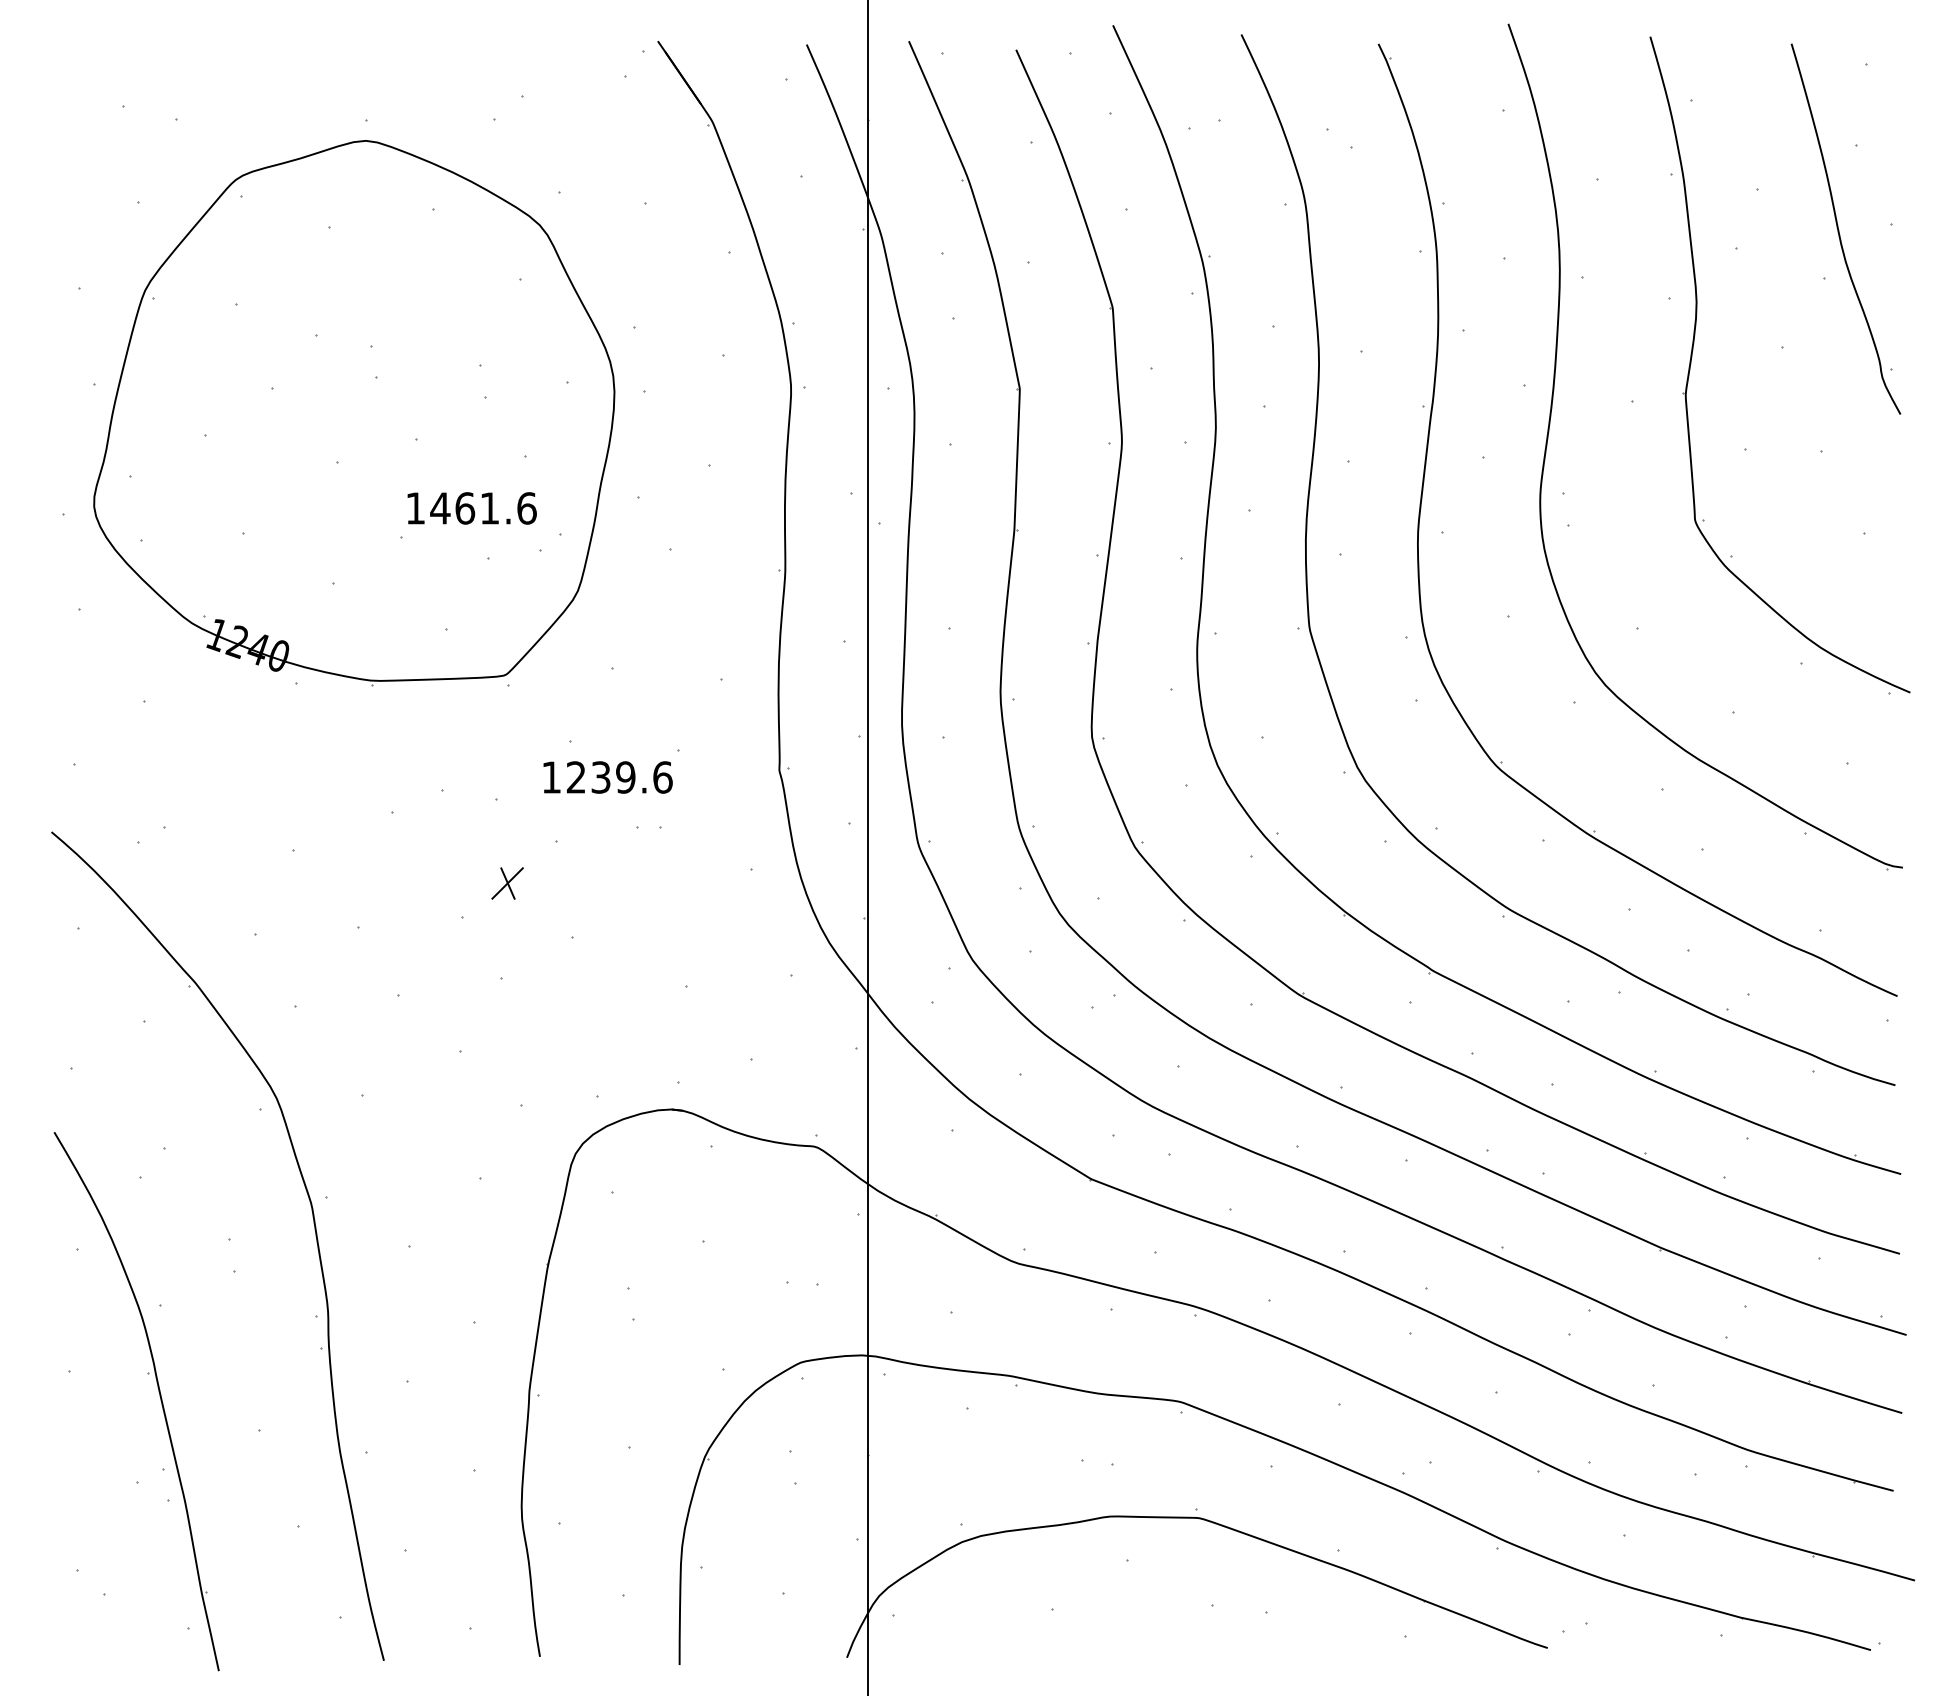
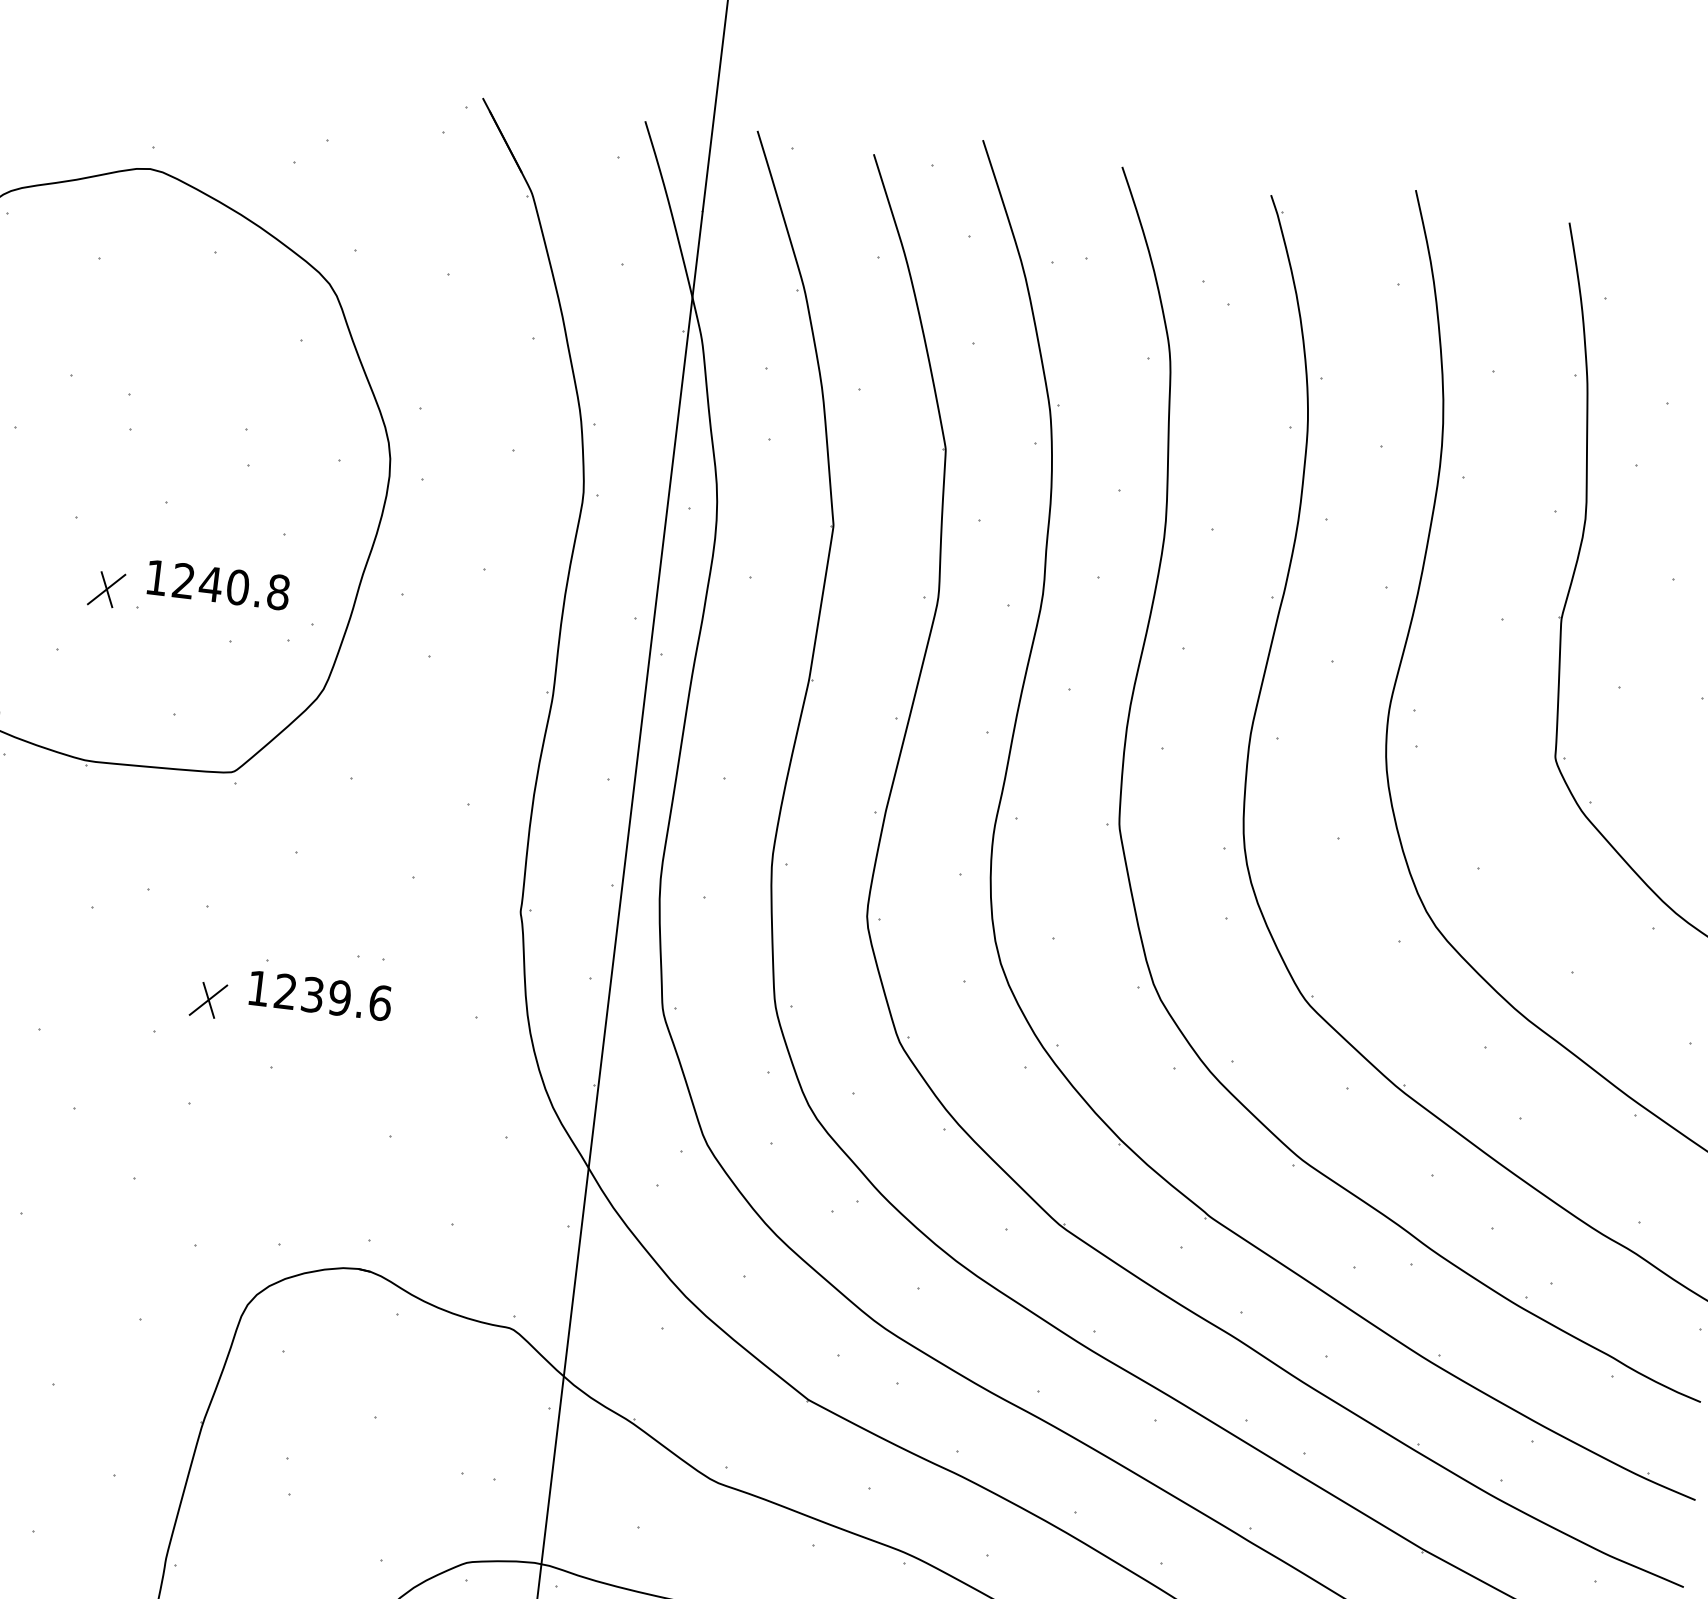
text: (483, 508) -> (231, 586), 1461.6 -> 1240.8
part: (371, 524) -> (106, 589), added
text: (607, 777) -> (319, 995), moved

